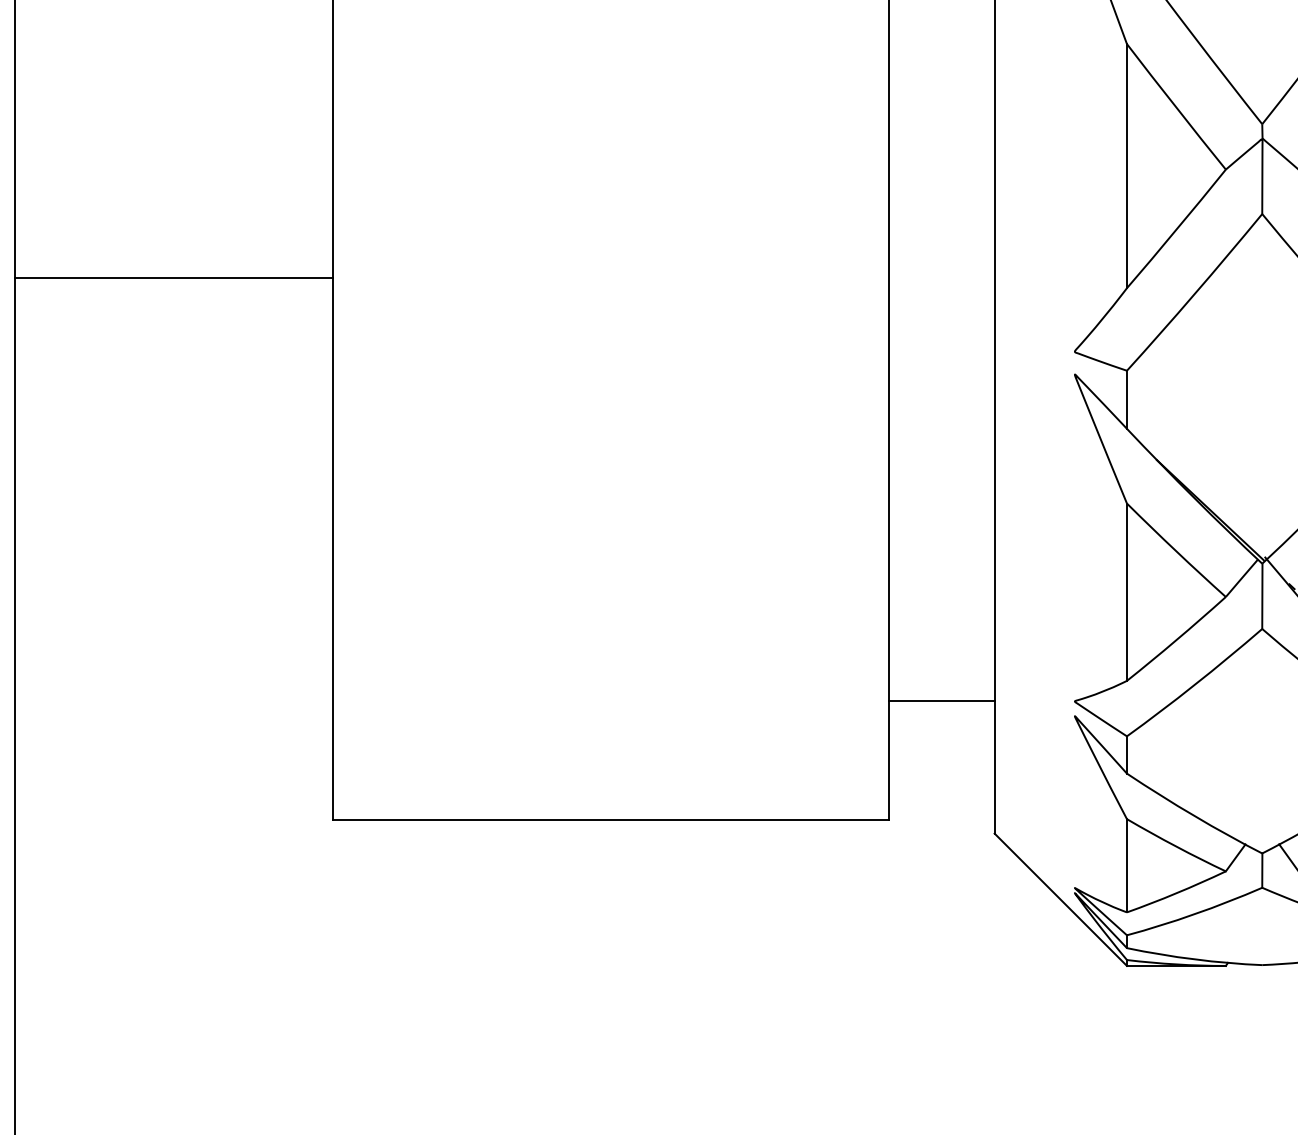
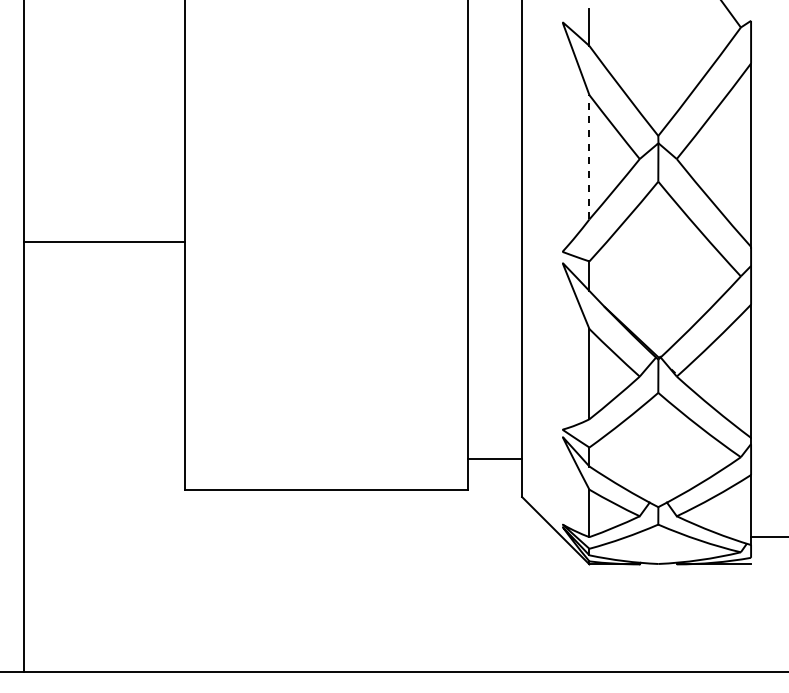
line: (1127, 164) -> (589, 156), solid -> dashed
line: (174, 278) -> (104, 242), moved
line: (942, 700) -> (495, 458), moved

